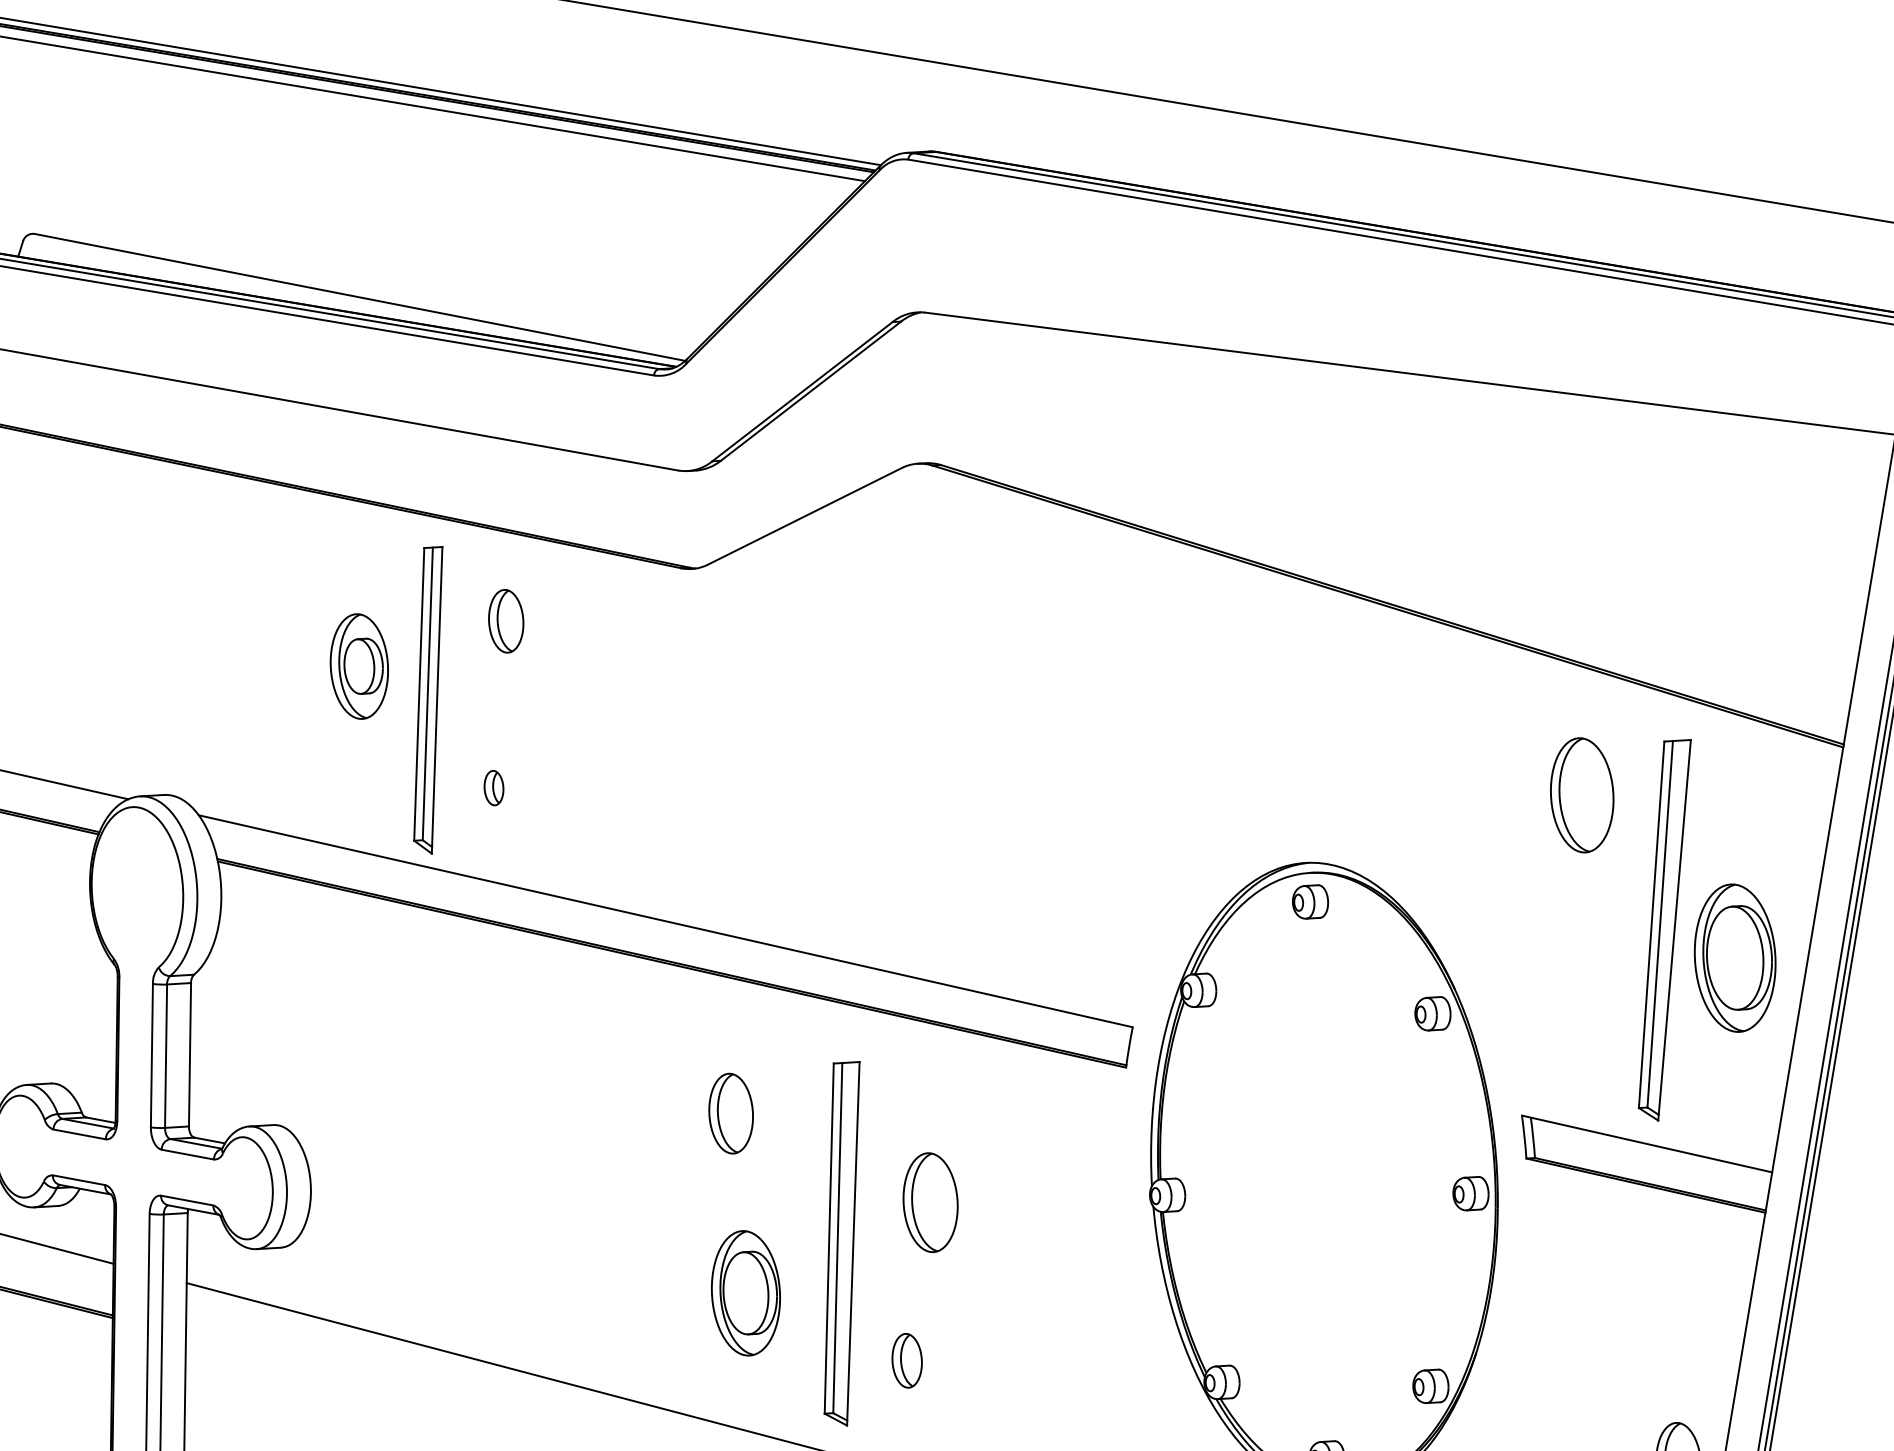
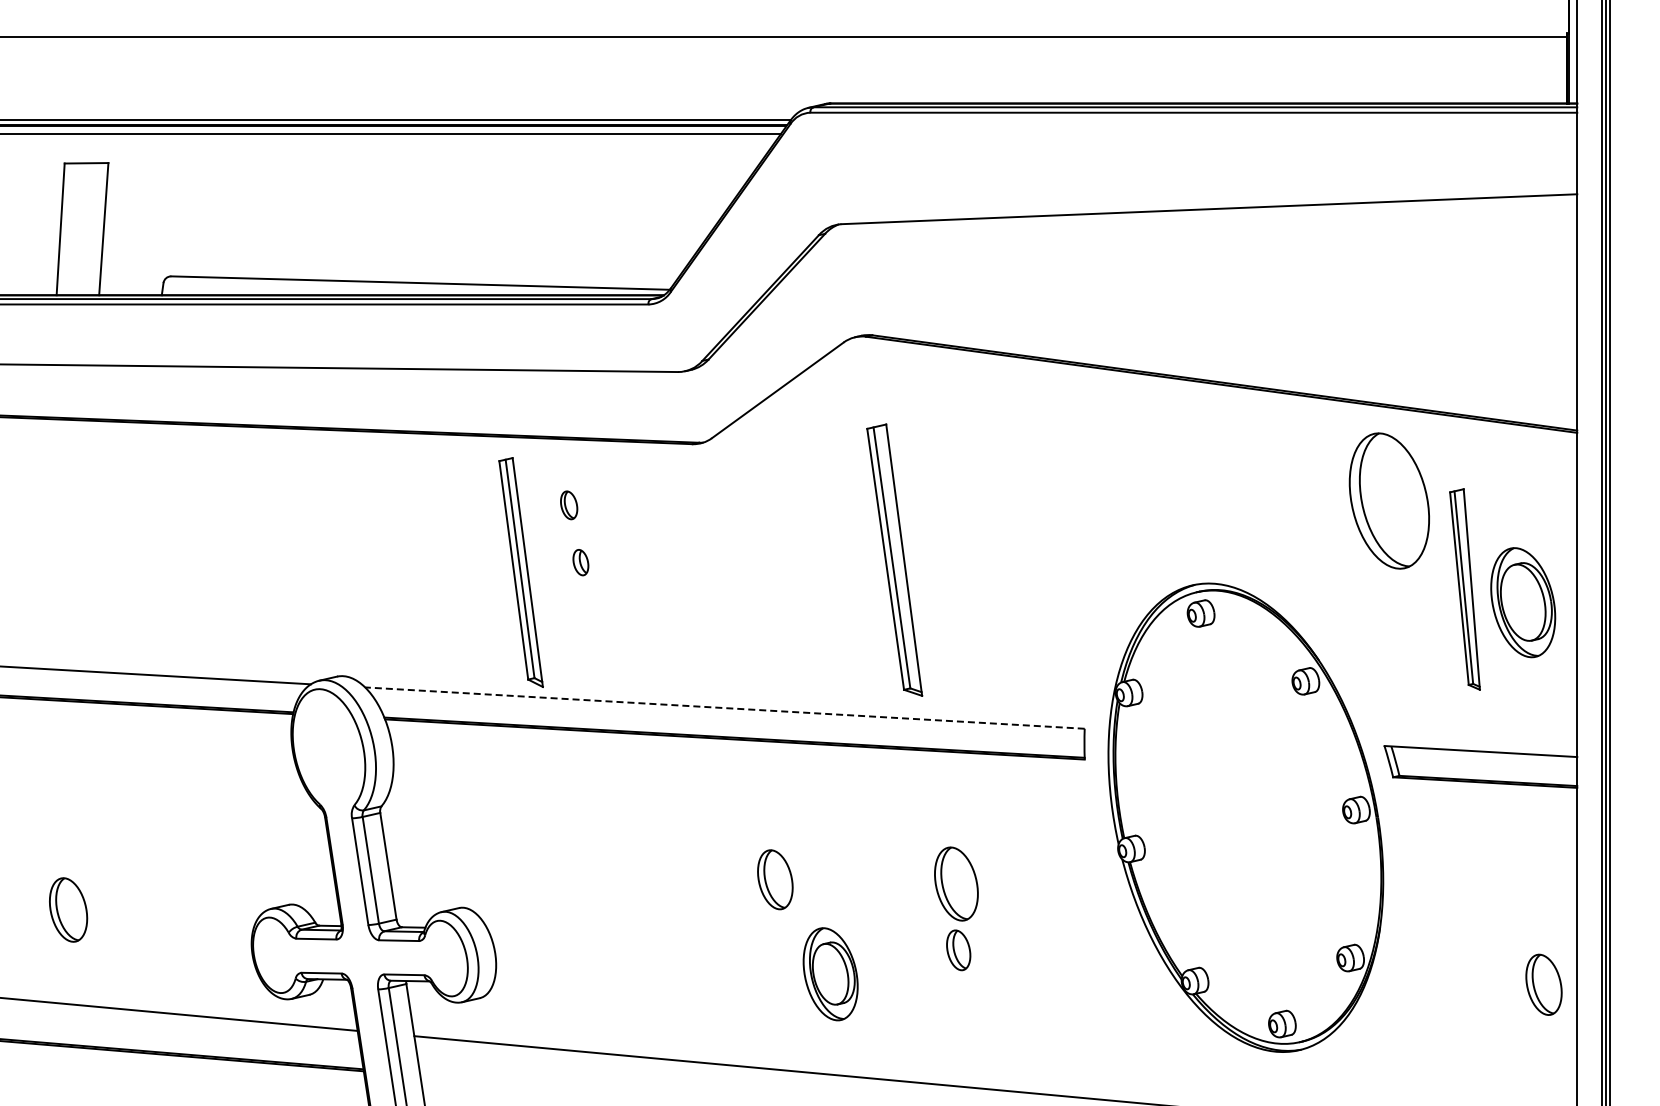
part: (505, 621) -> (568, 505), size x0.6
part: (358, 665) -> (465, 556), removed
part: (493, 787) -> (580, 562), moved
part: (1582, 794) -> (1389, 500), size x1.6
line: (665, 921) -> (724, 708), solid -> dashed
part: (1661, 928) -> (1464, 589), size x0.7
part: (731, 1113) -> (775, 879), moved
part: (840, 1240) -> (894, 559), moved
part: (906, 1360) -> (958, 950), moved

